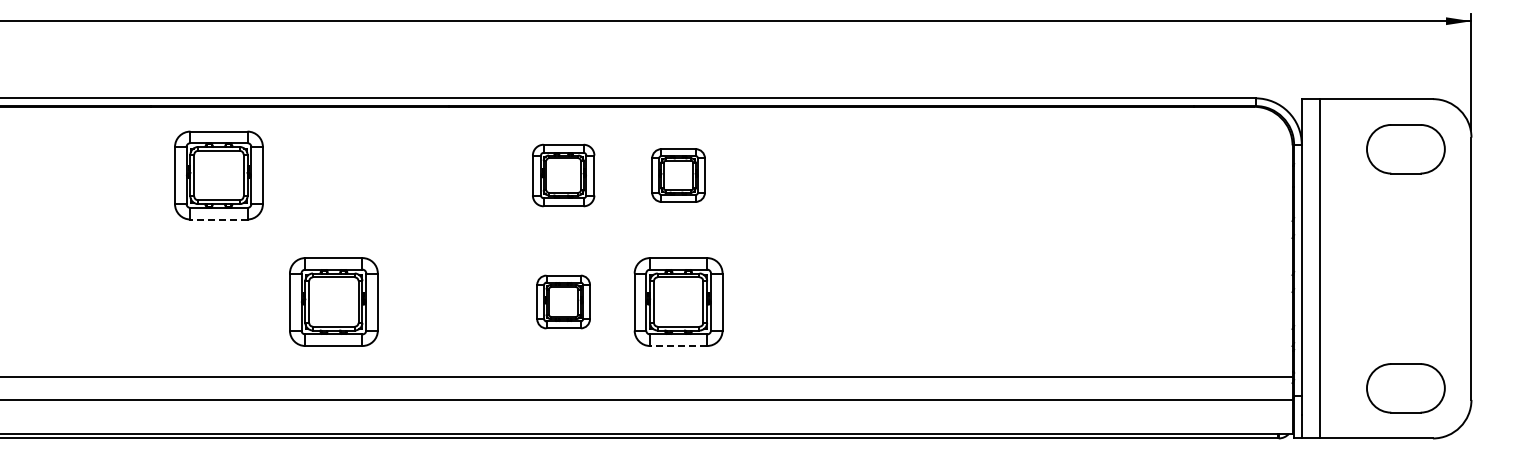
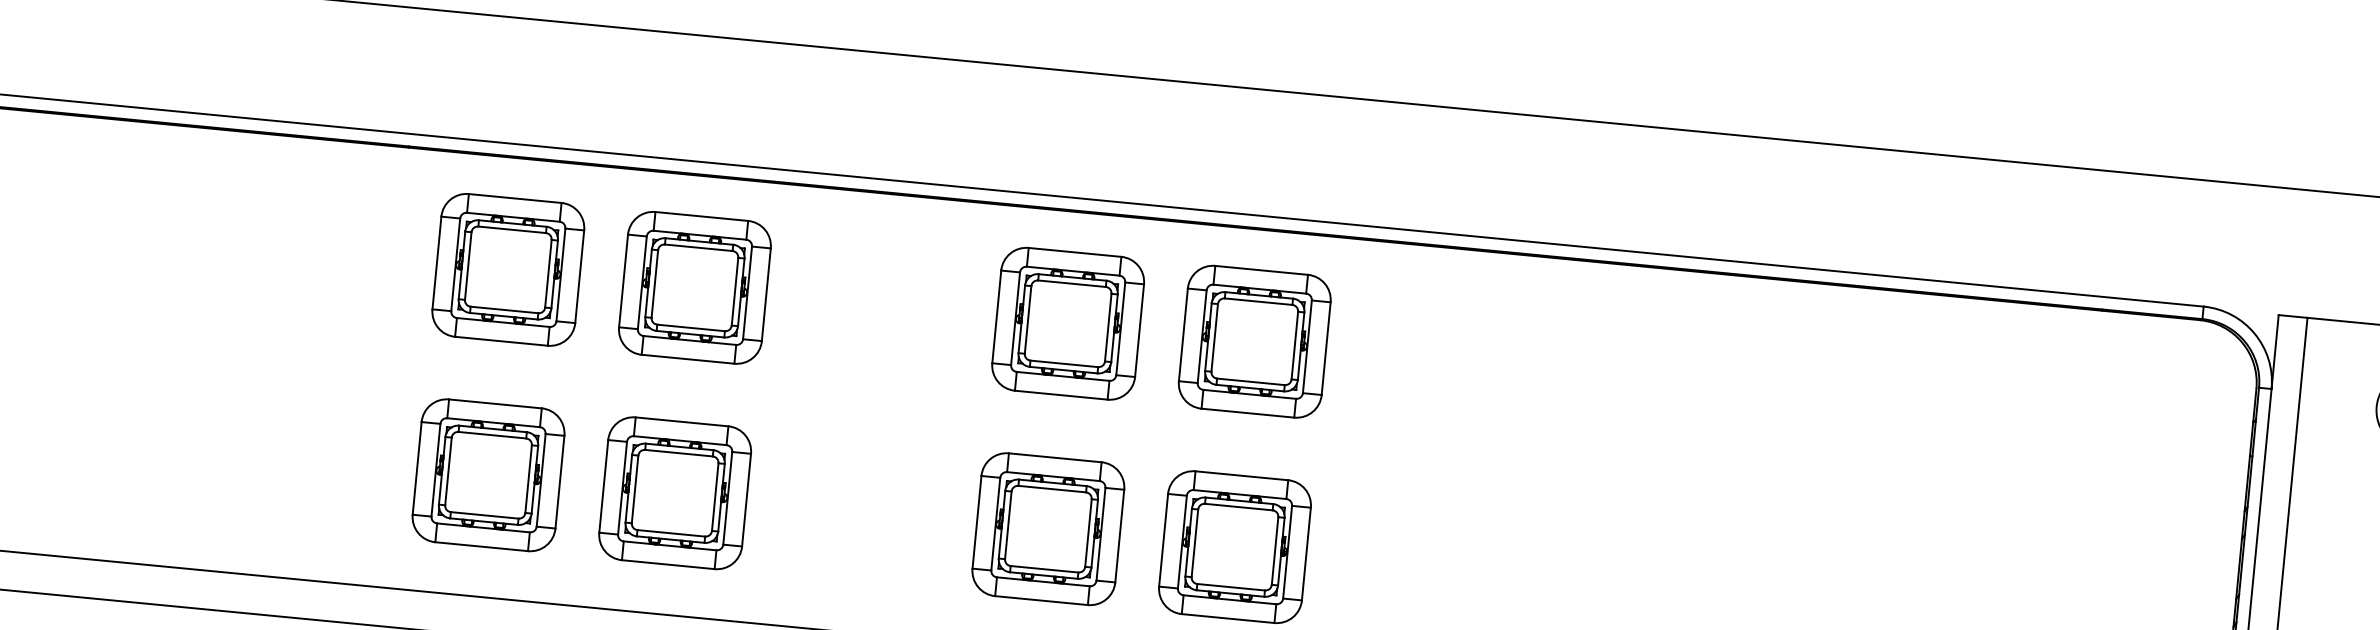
part: (333, 175) -> (694, 287), added
part: (563, 175) -> (1067, 323), size x1.43
part: (678, 175) -> (1254, 341), size x1.67
line: (218, 219) -> (500, 341), dashed -> solid
part: (218, 301) -> (487, 474), added
part: (563, 301) -> (1048, 528), size x1.67
line: (678, 346) -> (1227, 619), dashed -> solid

